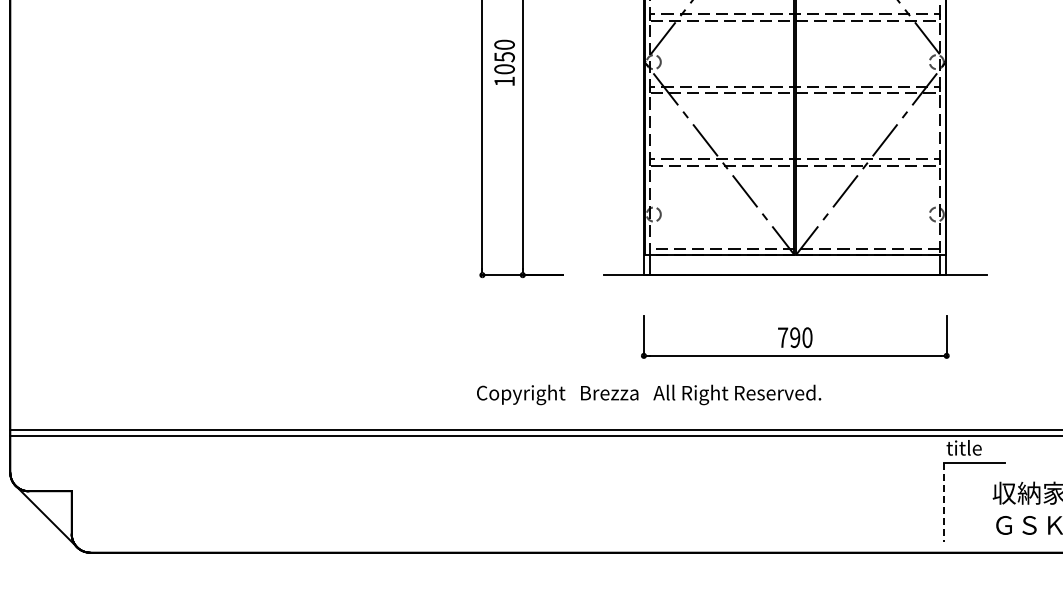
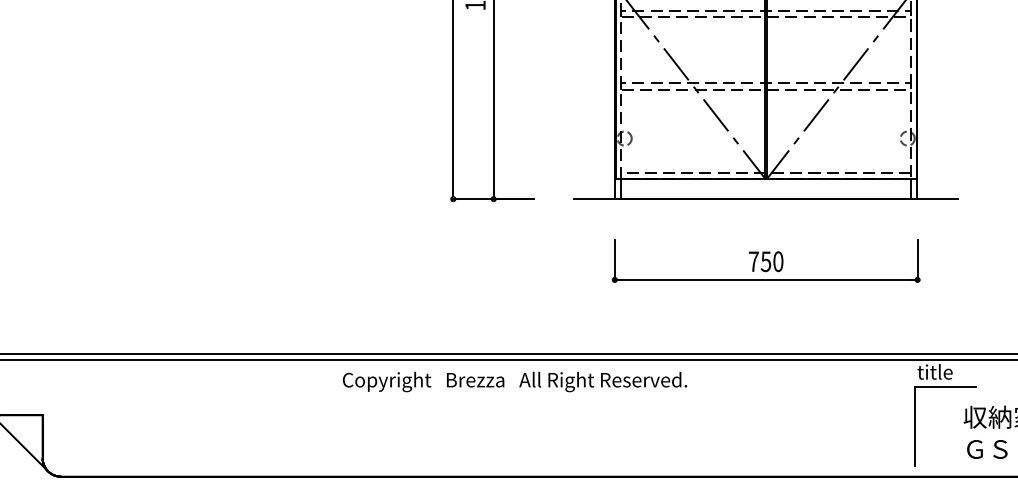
text: (795, 337) -> (766, 261), 790 -> 750
text: (649, 394) -> (515, 381), moved
line: (943, 502) -> (914, 426), dashed -> solid

